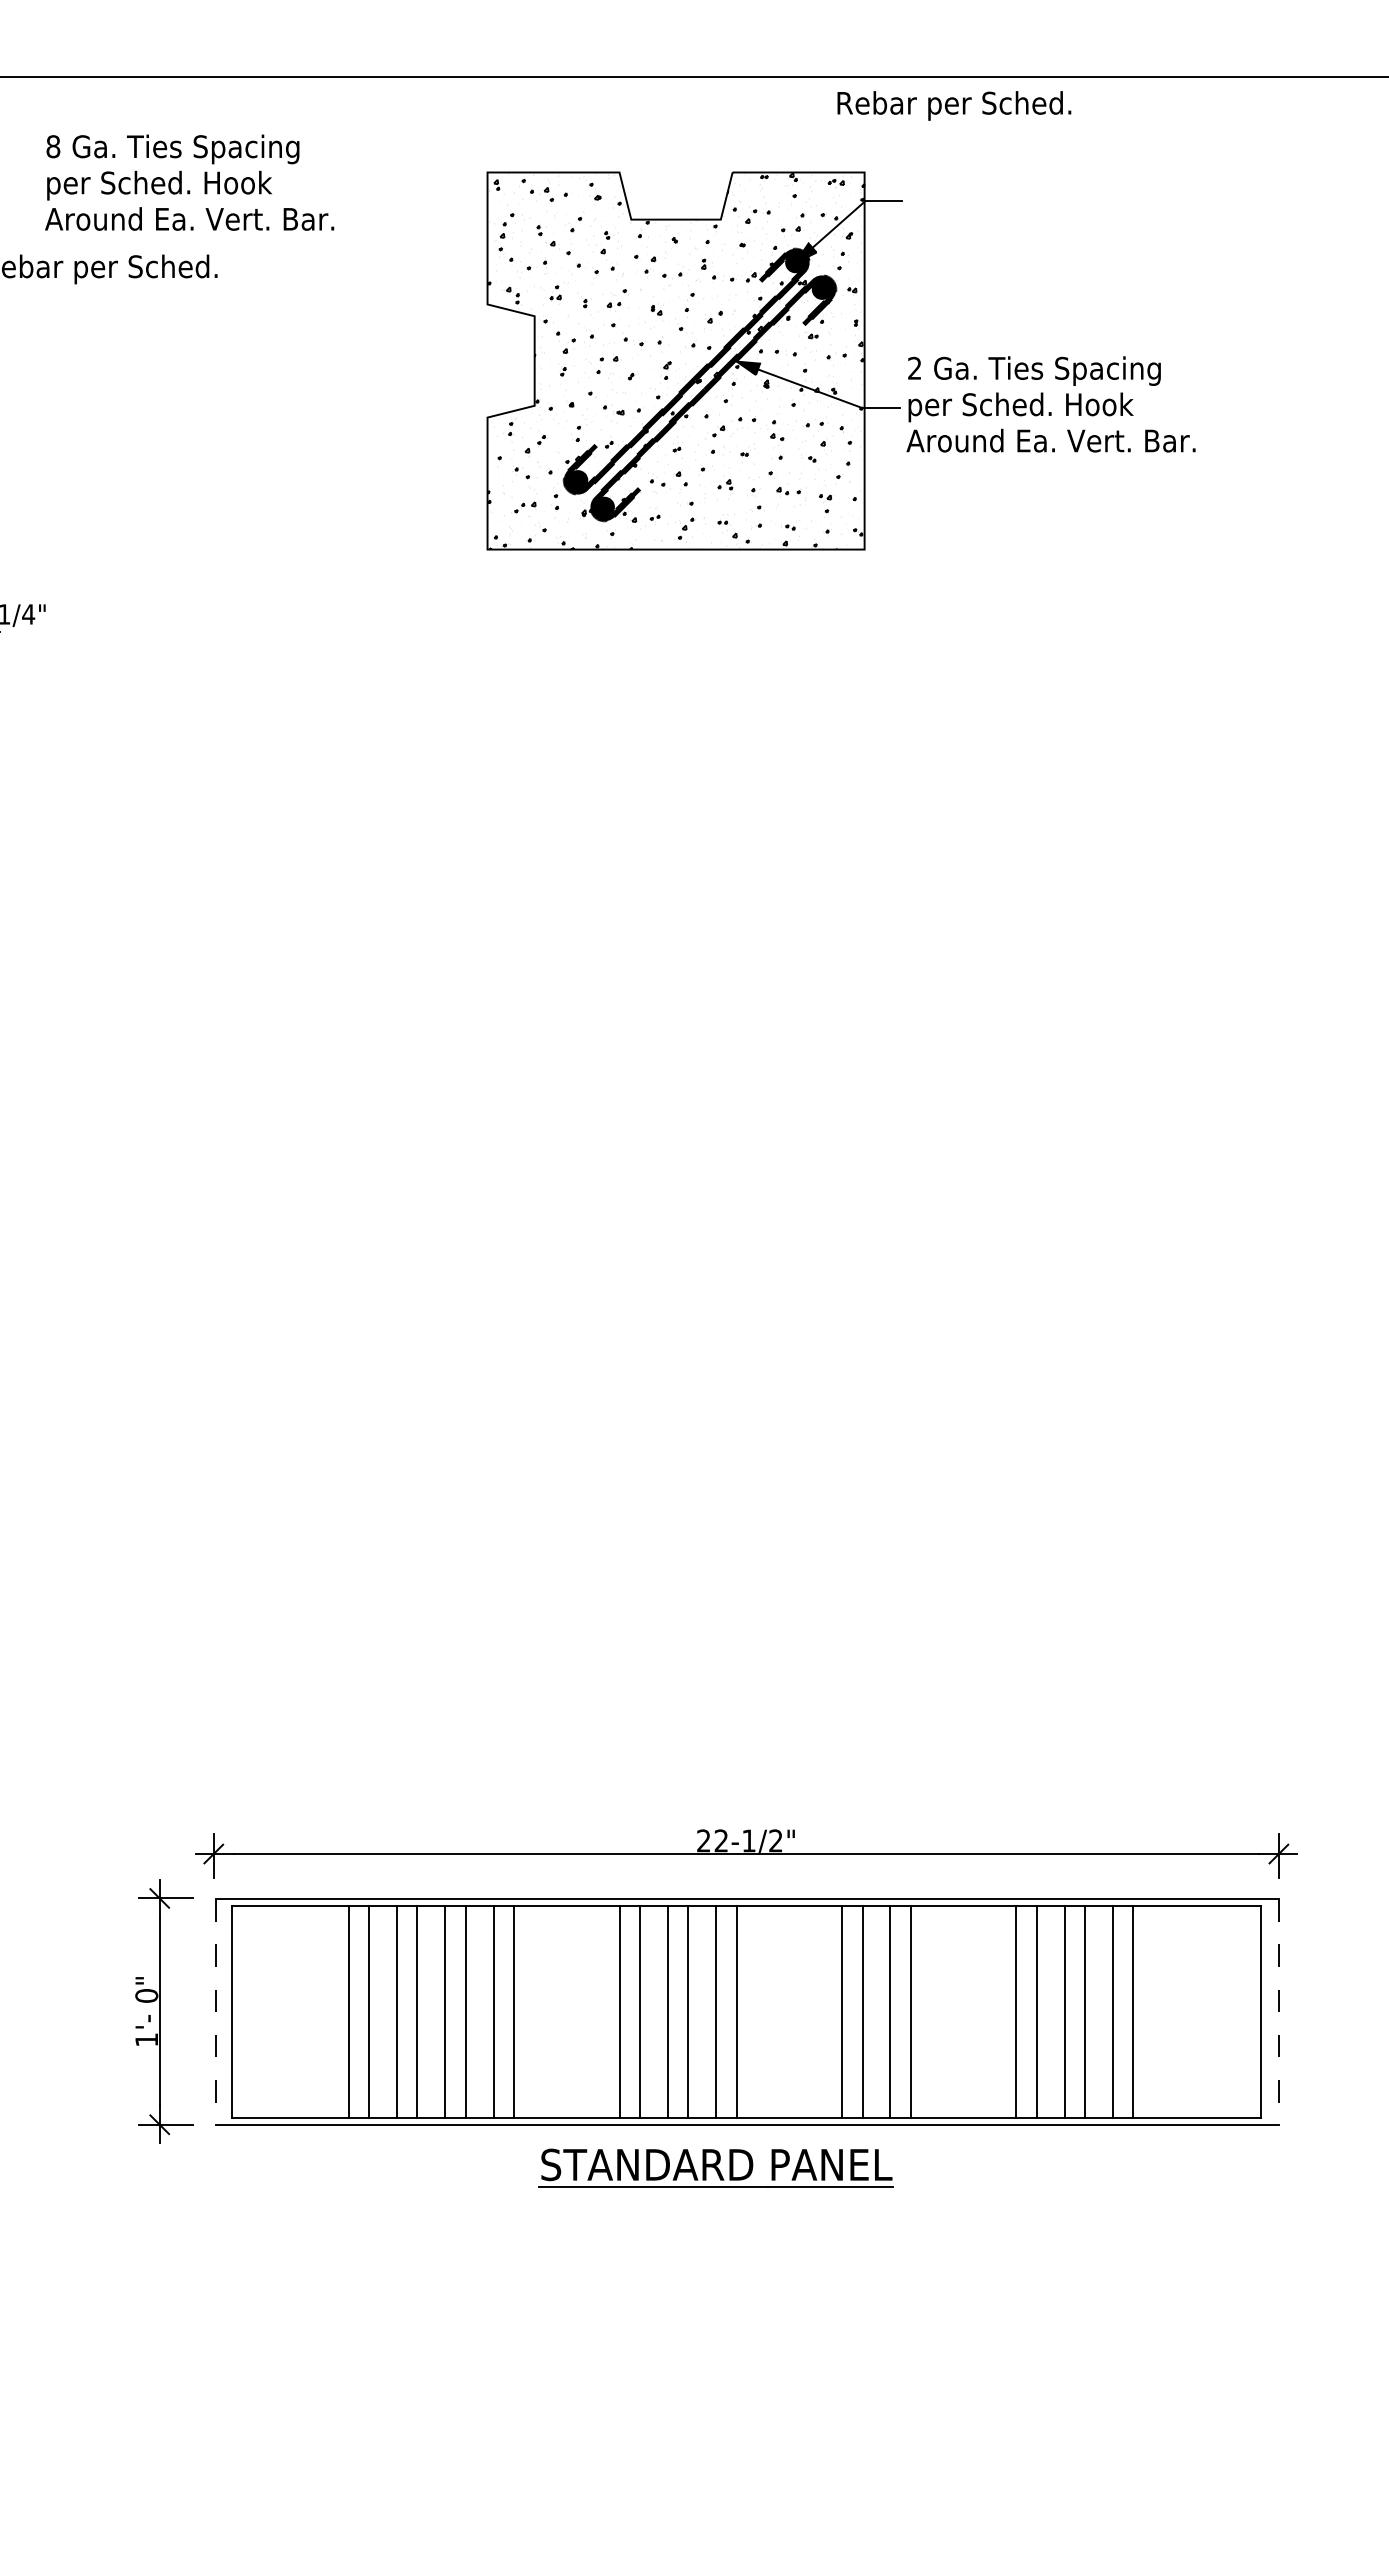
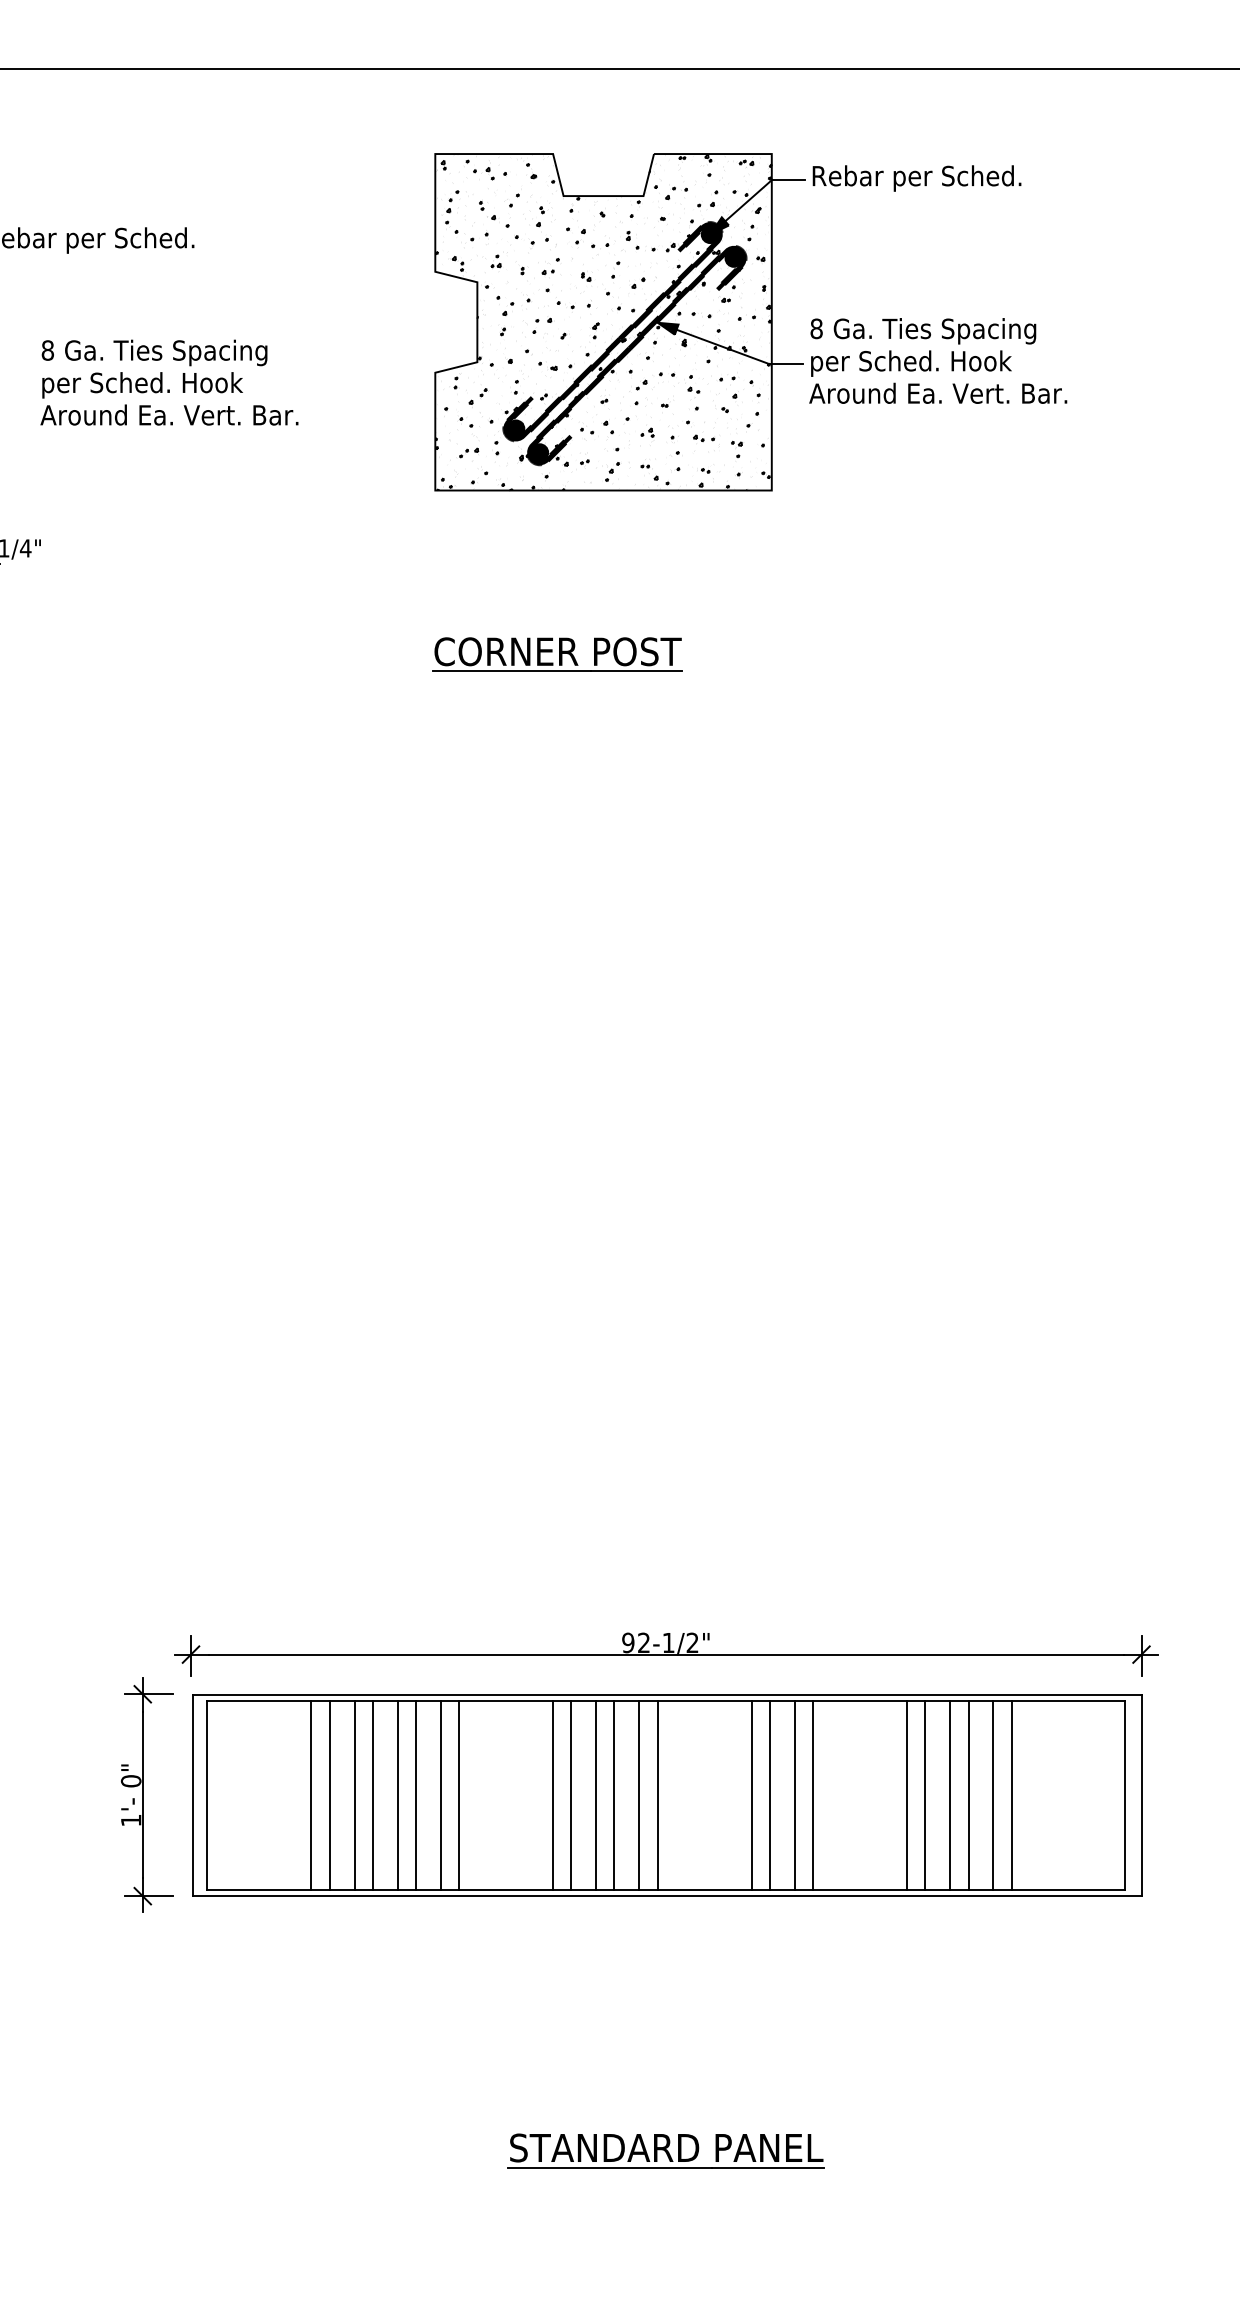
text: (954, 105) -> (917, 178), moved
text: (189, 182) -> (169, 382), moved
text: (914, 368) -> (816, 328), 2 -> 8
part: (623, 733) -> (556, 654), added
text: (703, 1840) -> (628, 1642), 22-1/2" -> 92-1/2"
line: (216, 2011) -> (193, 1795), dashed -> solid
line: (1278, 2011) -> (1141, 1795), dashed -> solid
part: (715, 2167) -> (665, 2150), moved

